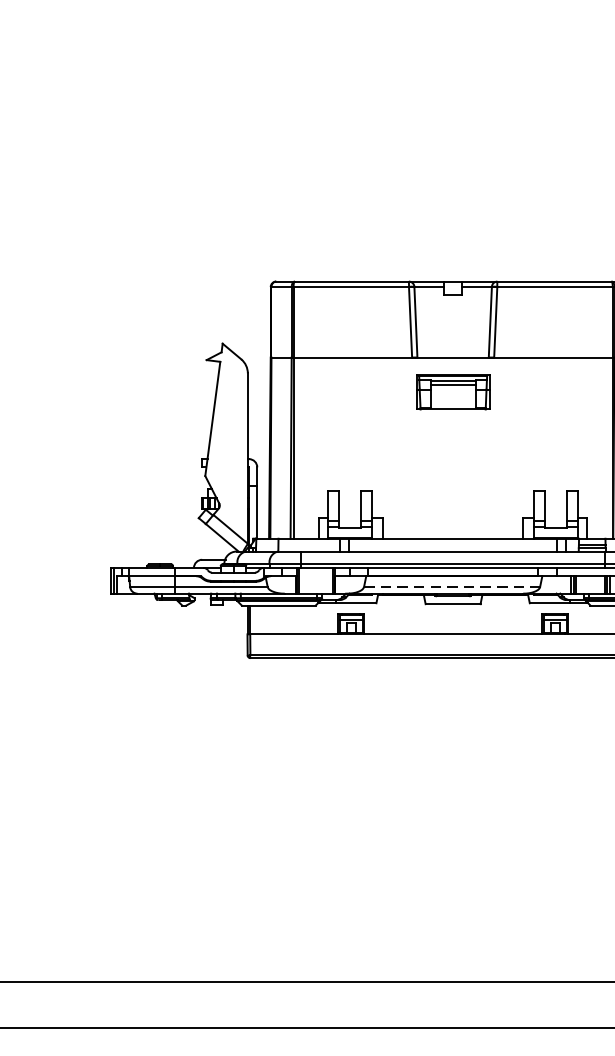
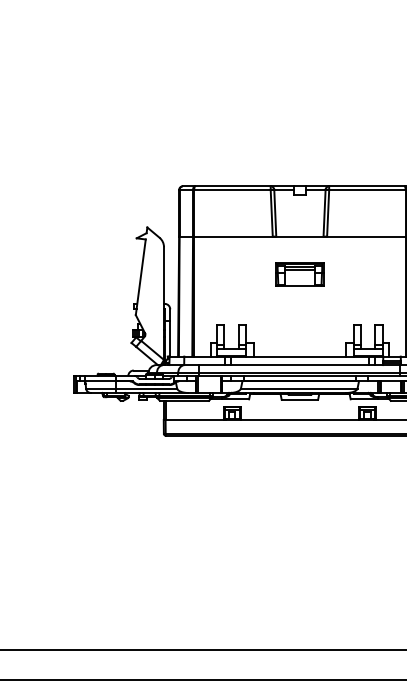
part: (452, 392) -> (299, 274), moved
line: (452, 586) -> (299, 388), dashed -> solid

